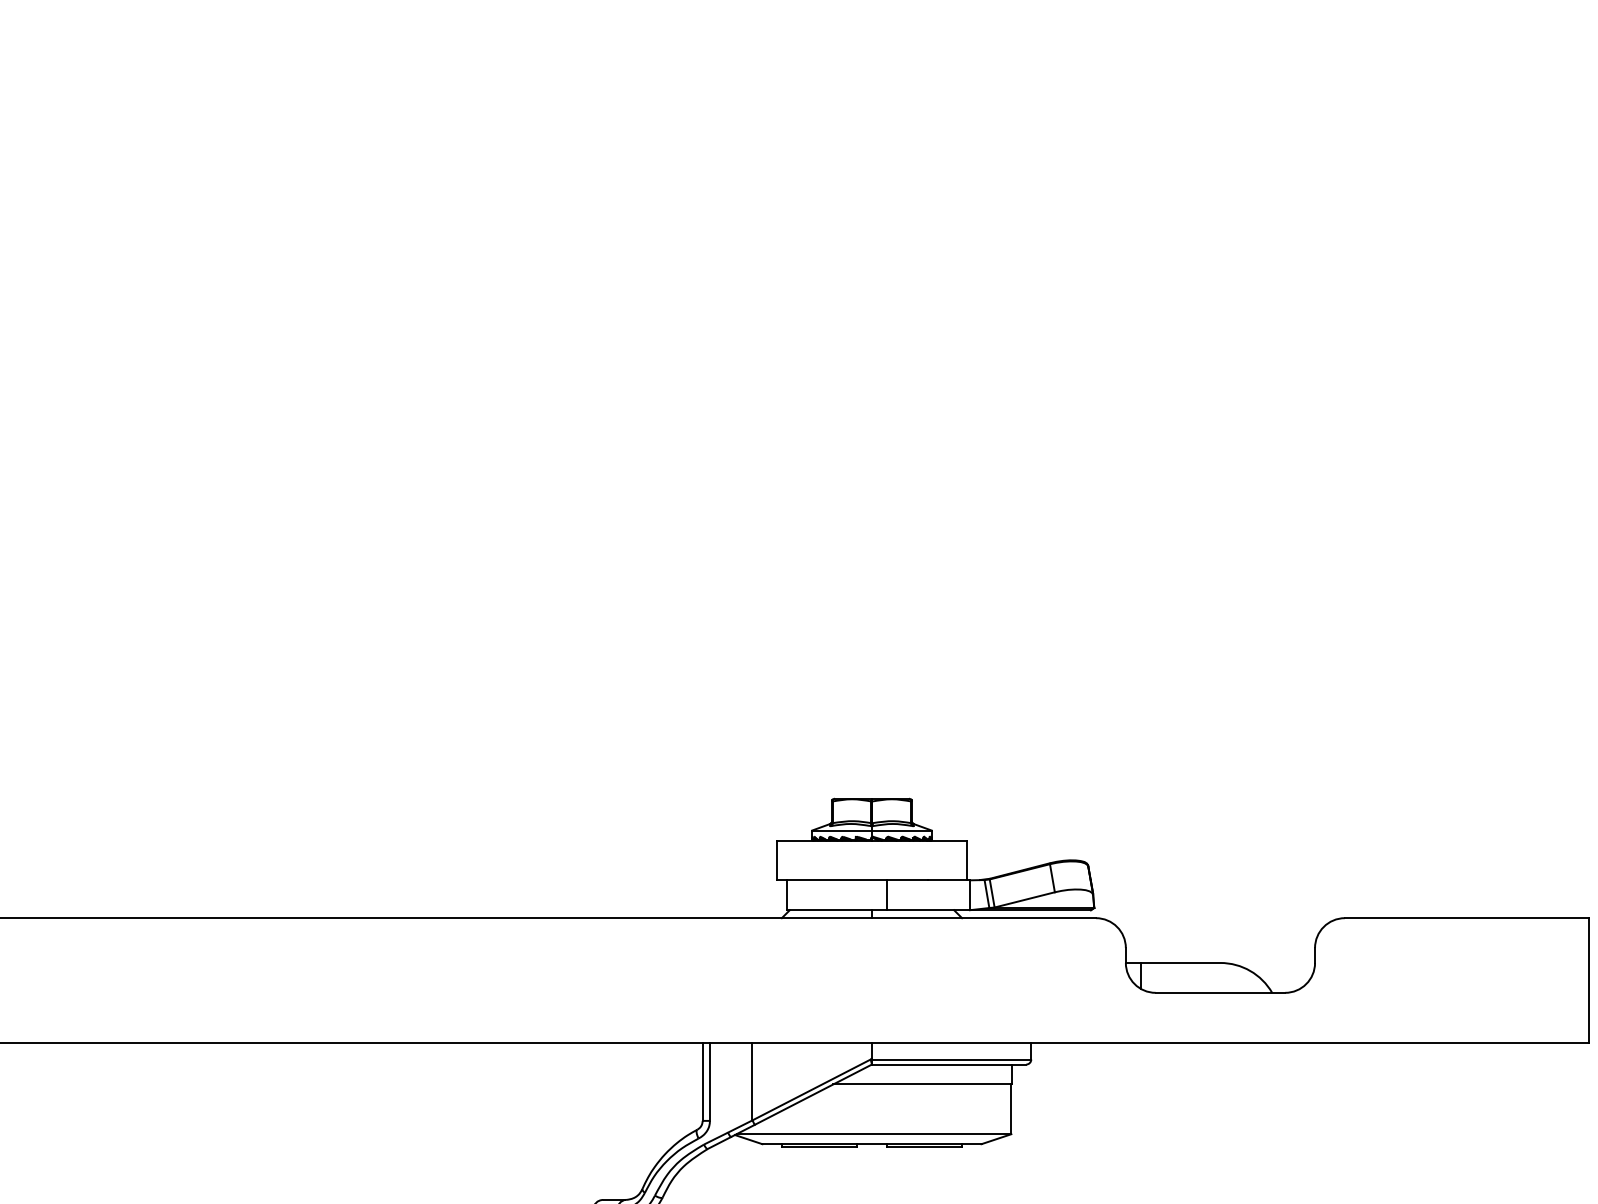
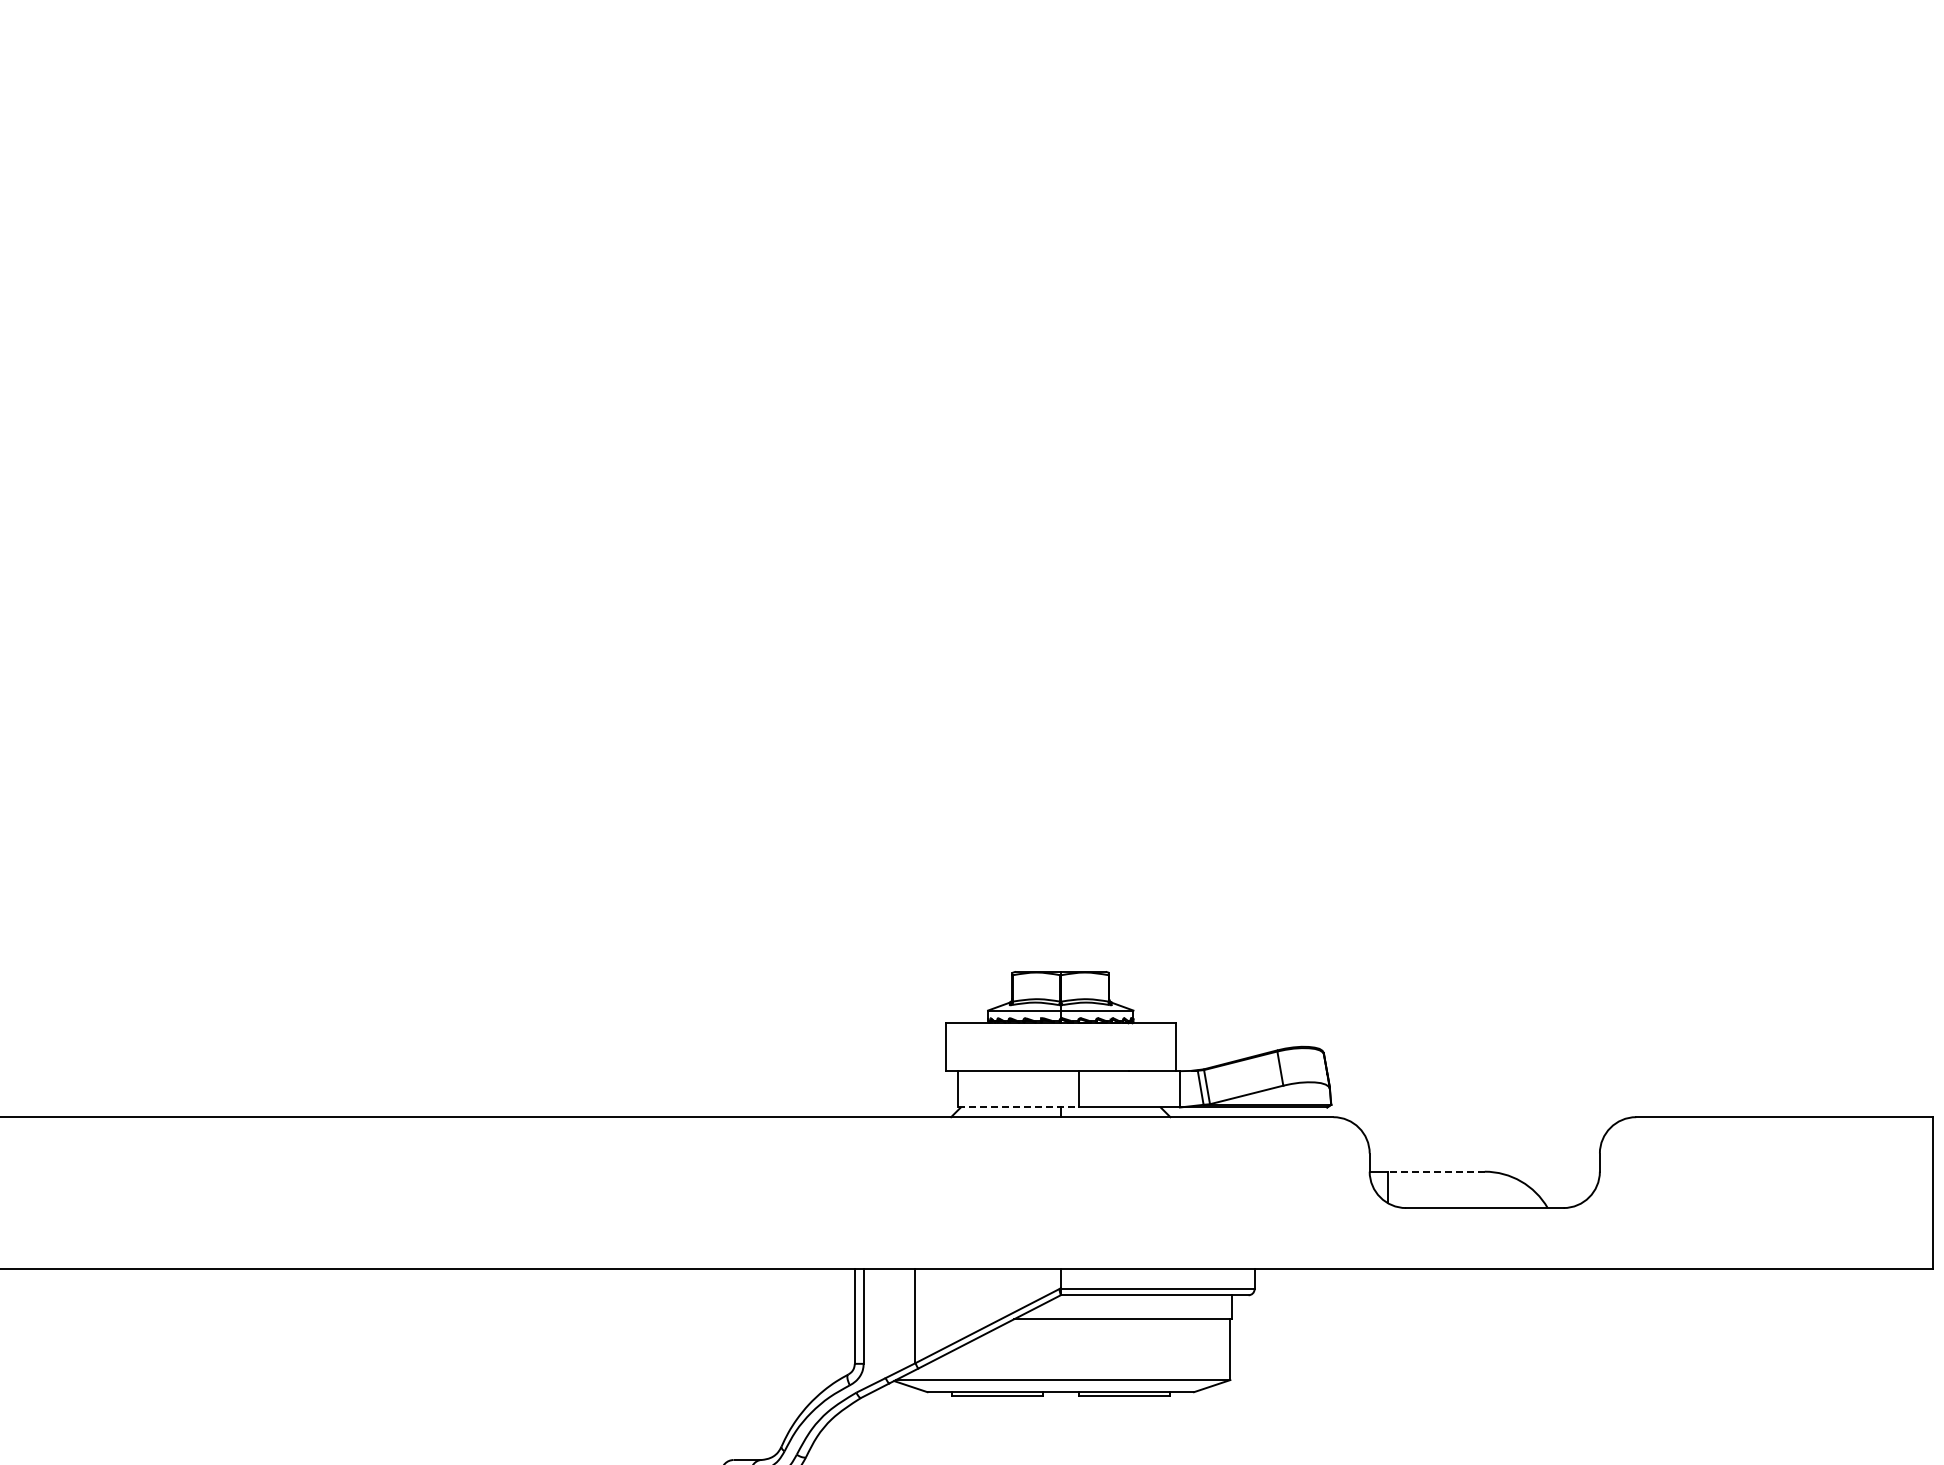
line: (837, 910) -> (1018, 1107), solid -> dashed
line: (1179, 962) -> (1435, 1171), solid -> dashed

